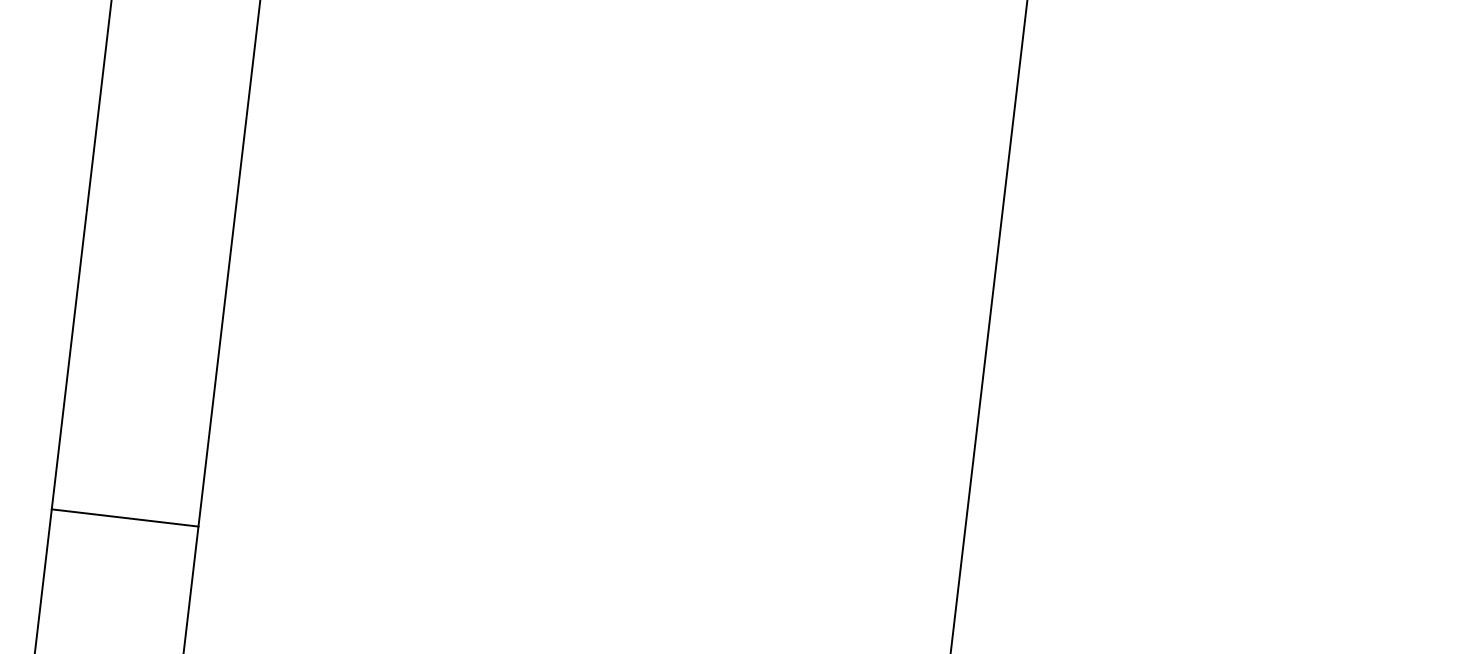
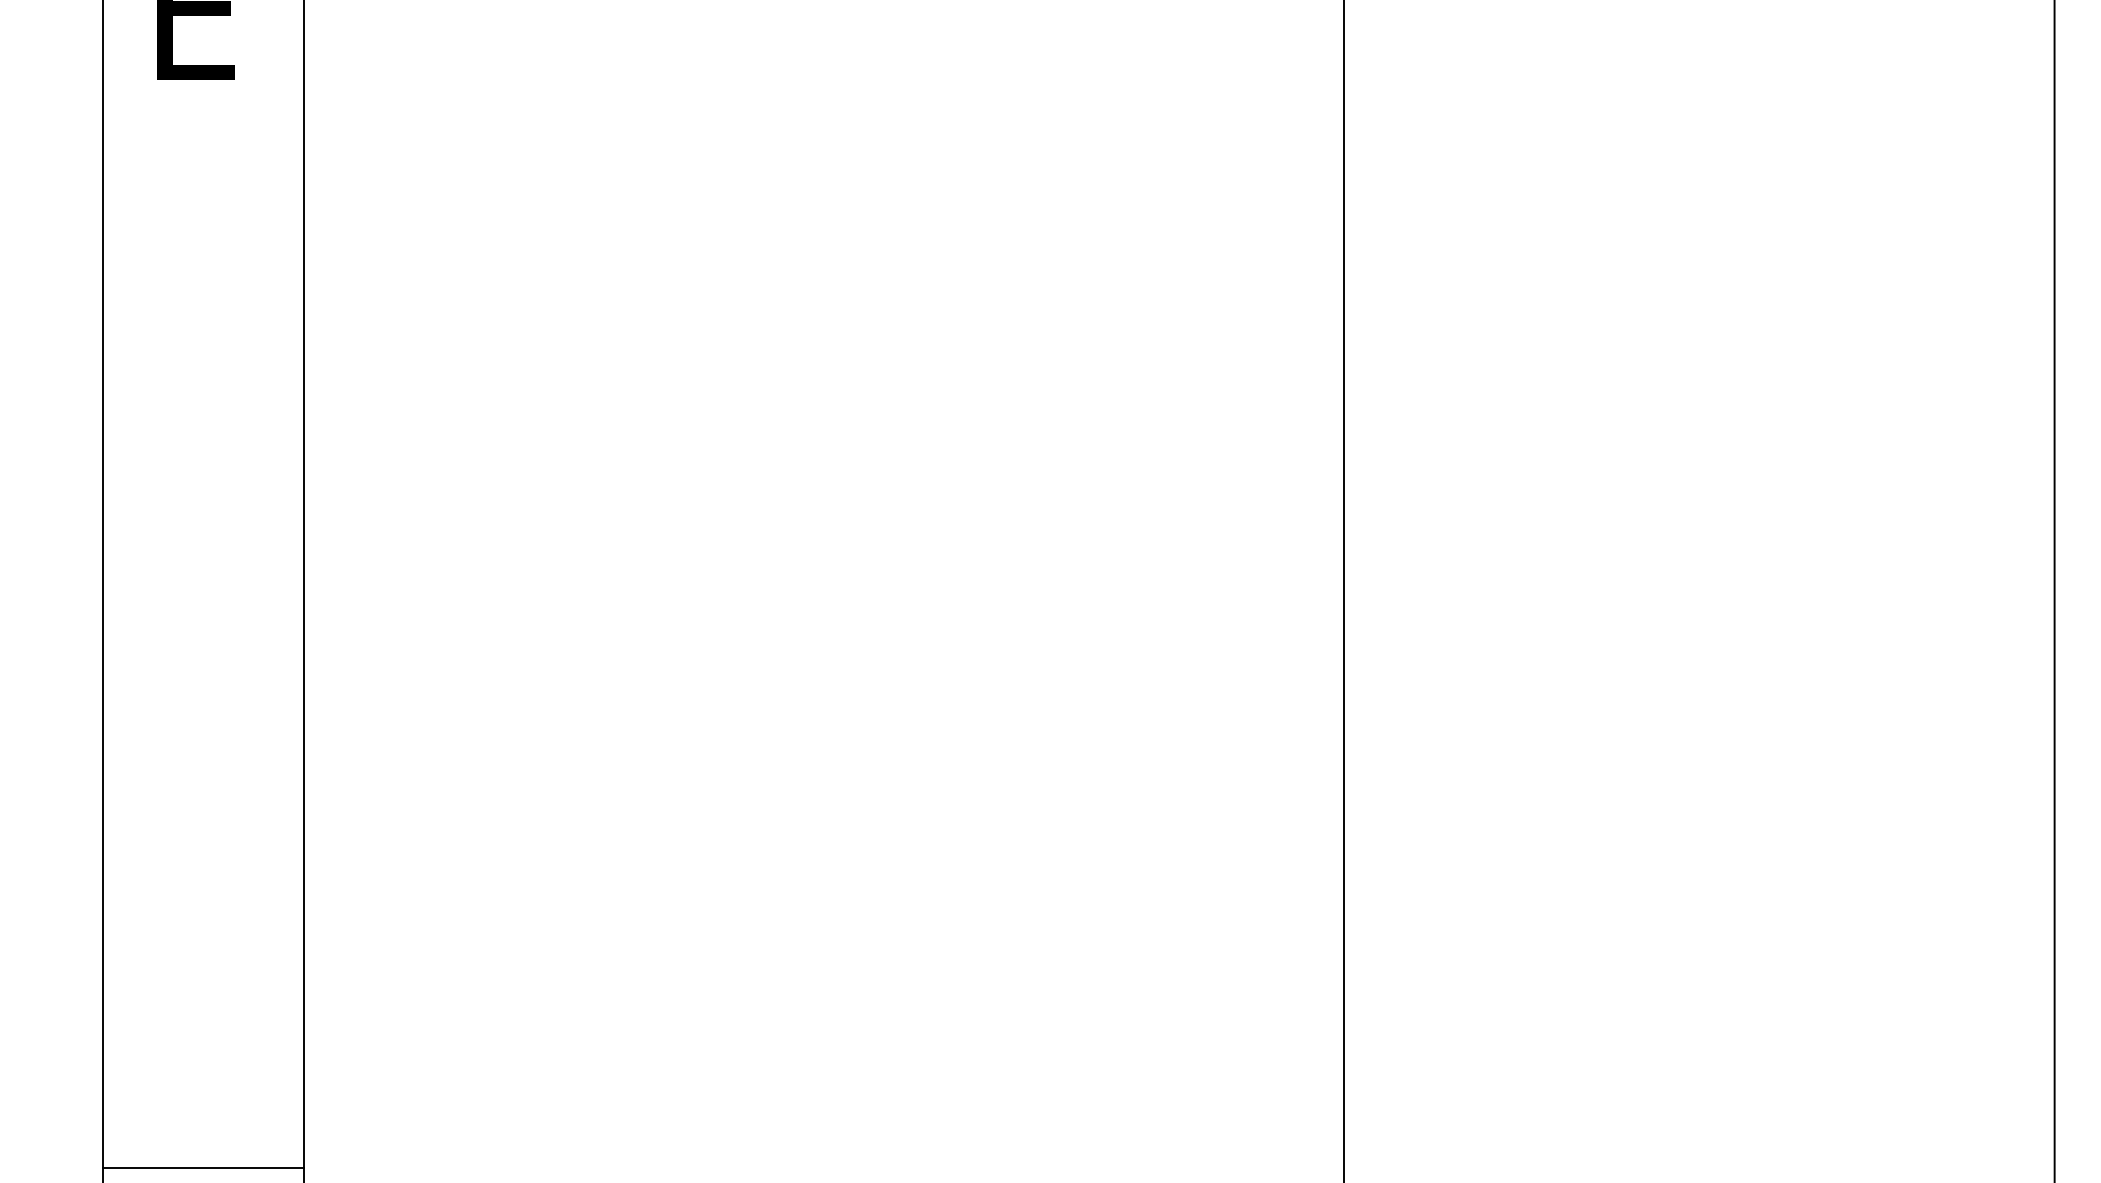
line: (125, 518) -> (203, 1168), moved

